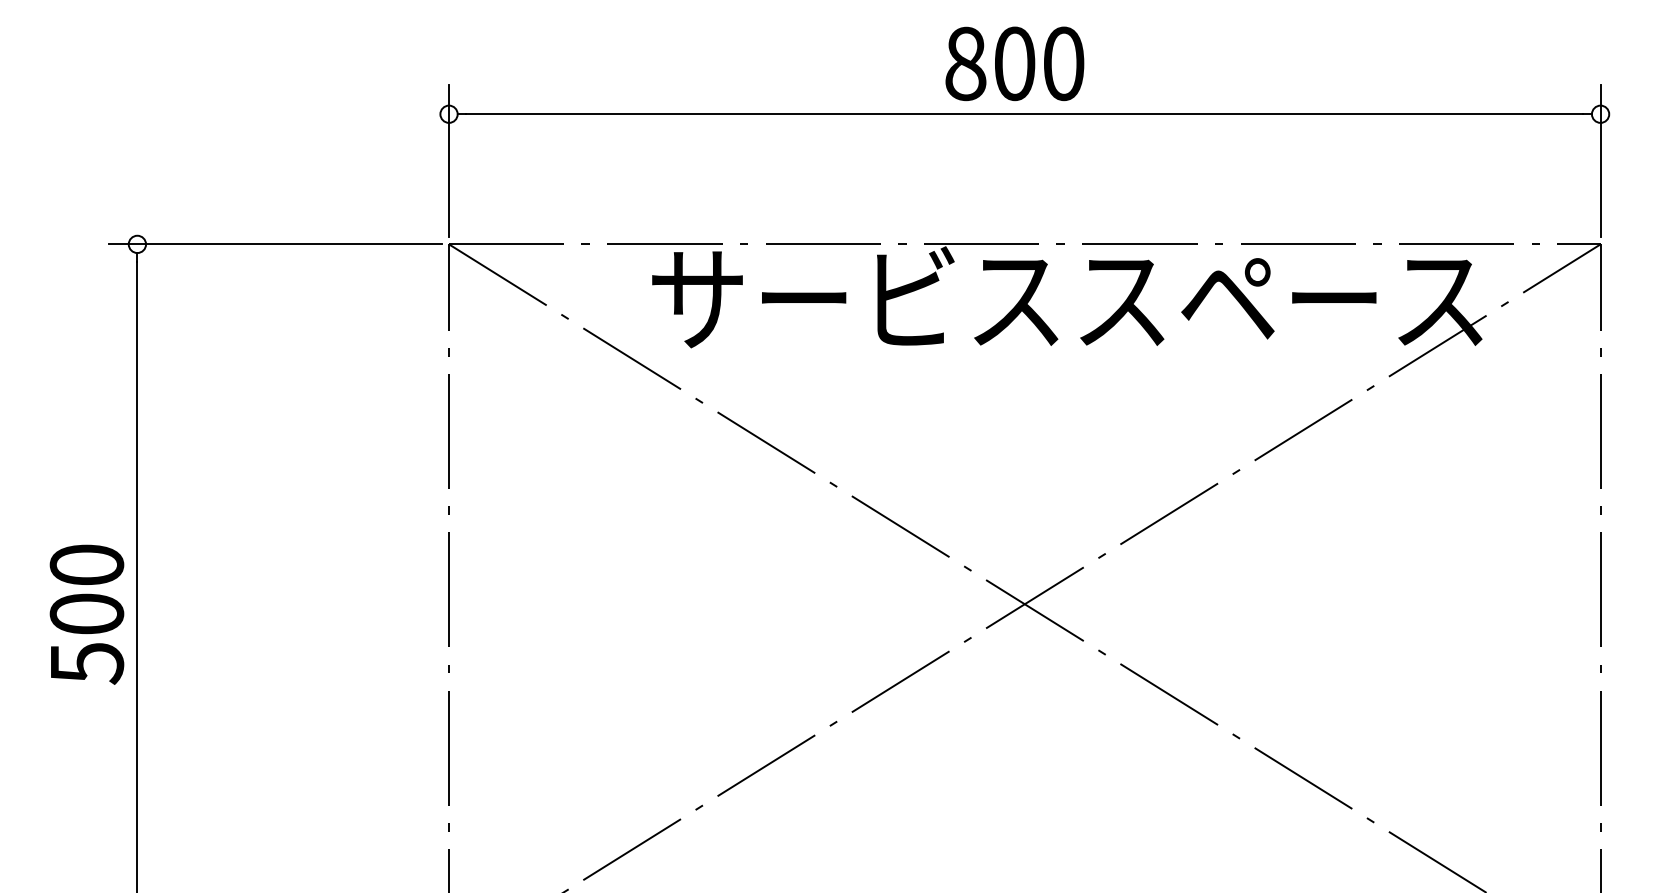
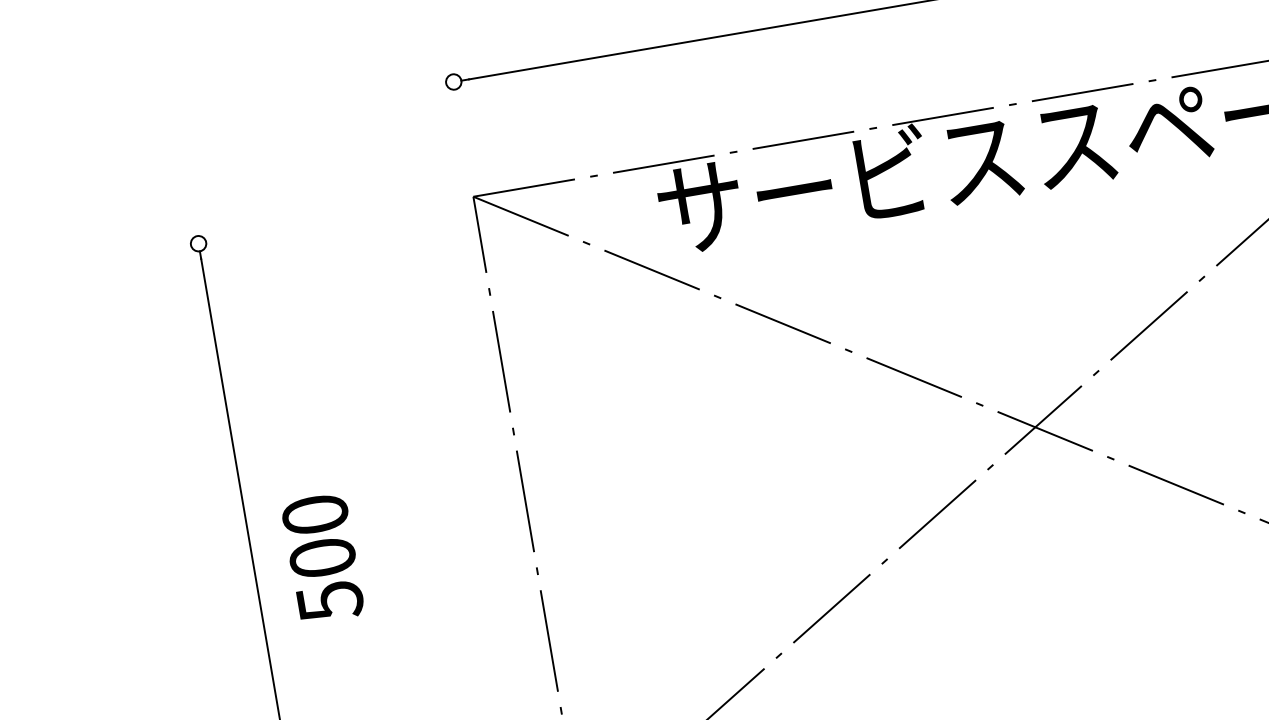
line: (449, 161) -> (461, 123), removed
line: (274, 244) -> (319, 223), removed
text: (86, 614) -> (322, 558), moved

